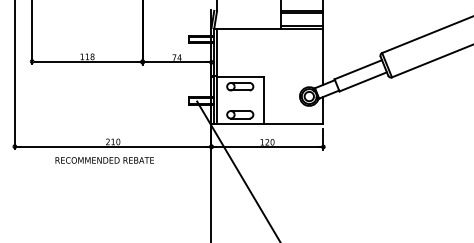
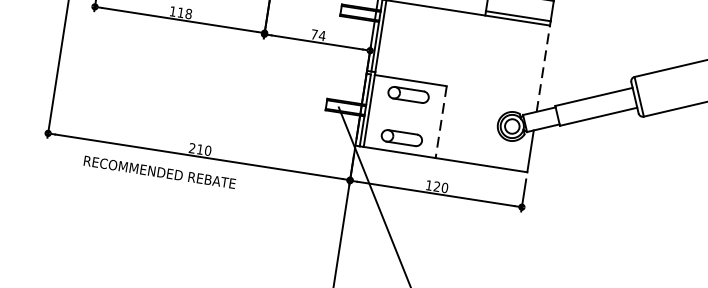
line: (323, 56) -> (543, 68), solid -> dashed
line: (263, 101) -> (440, 123), solid -> dashed
text: (104, 160) -> (159, 172), moved

